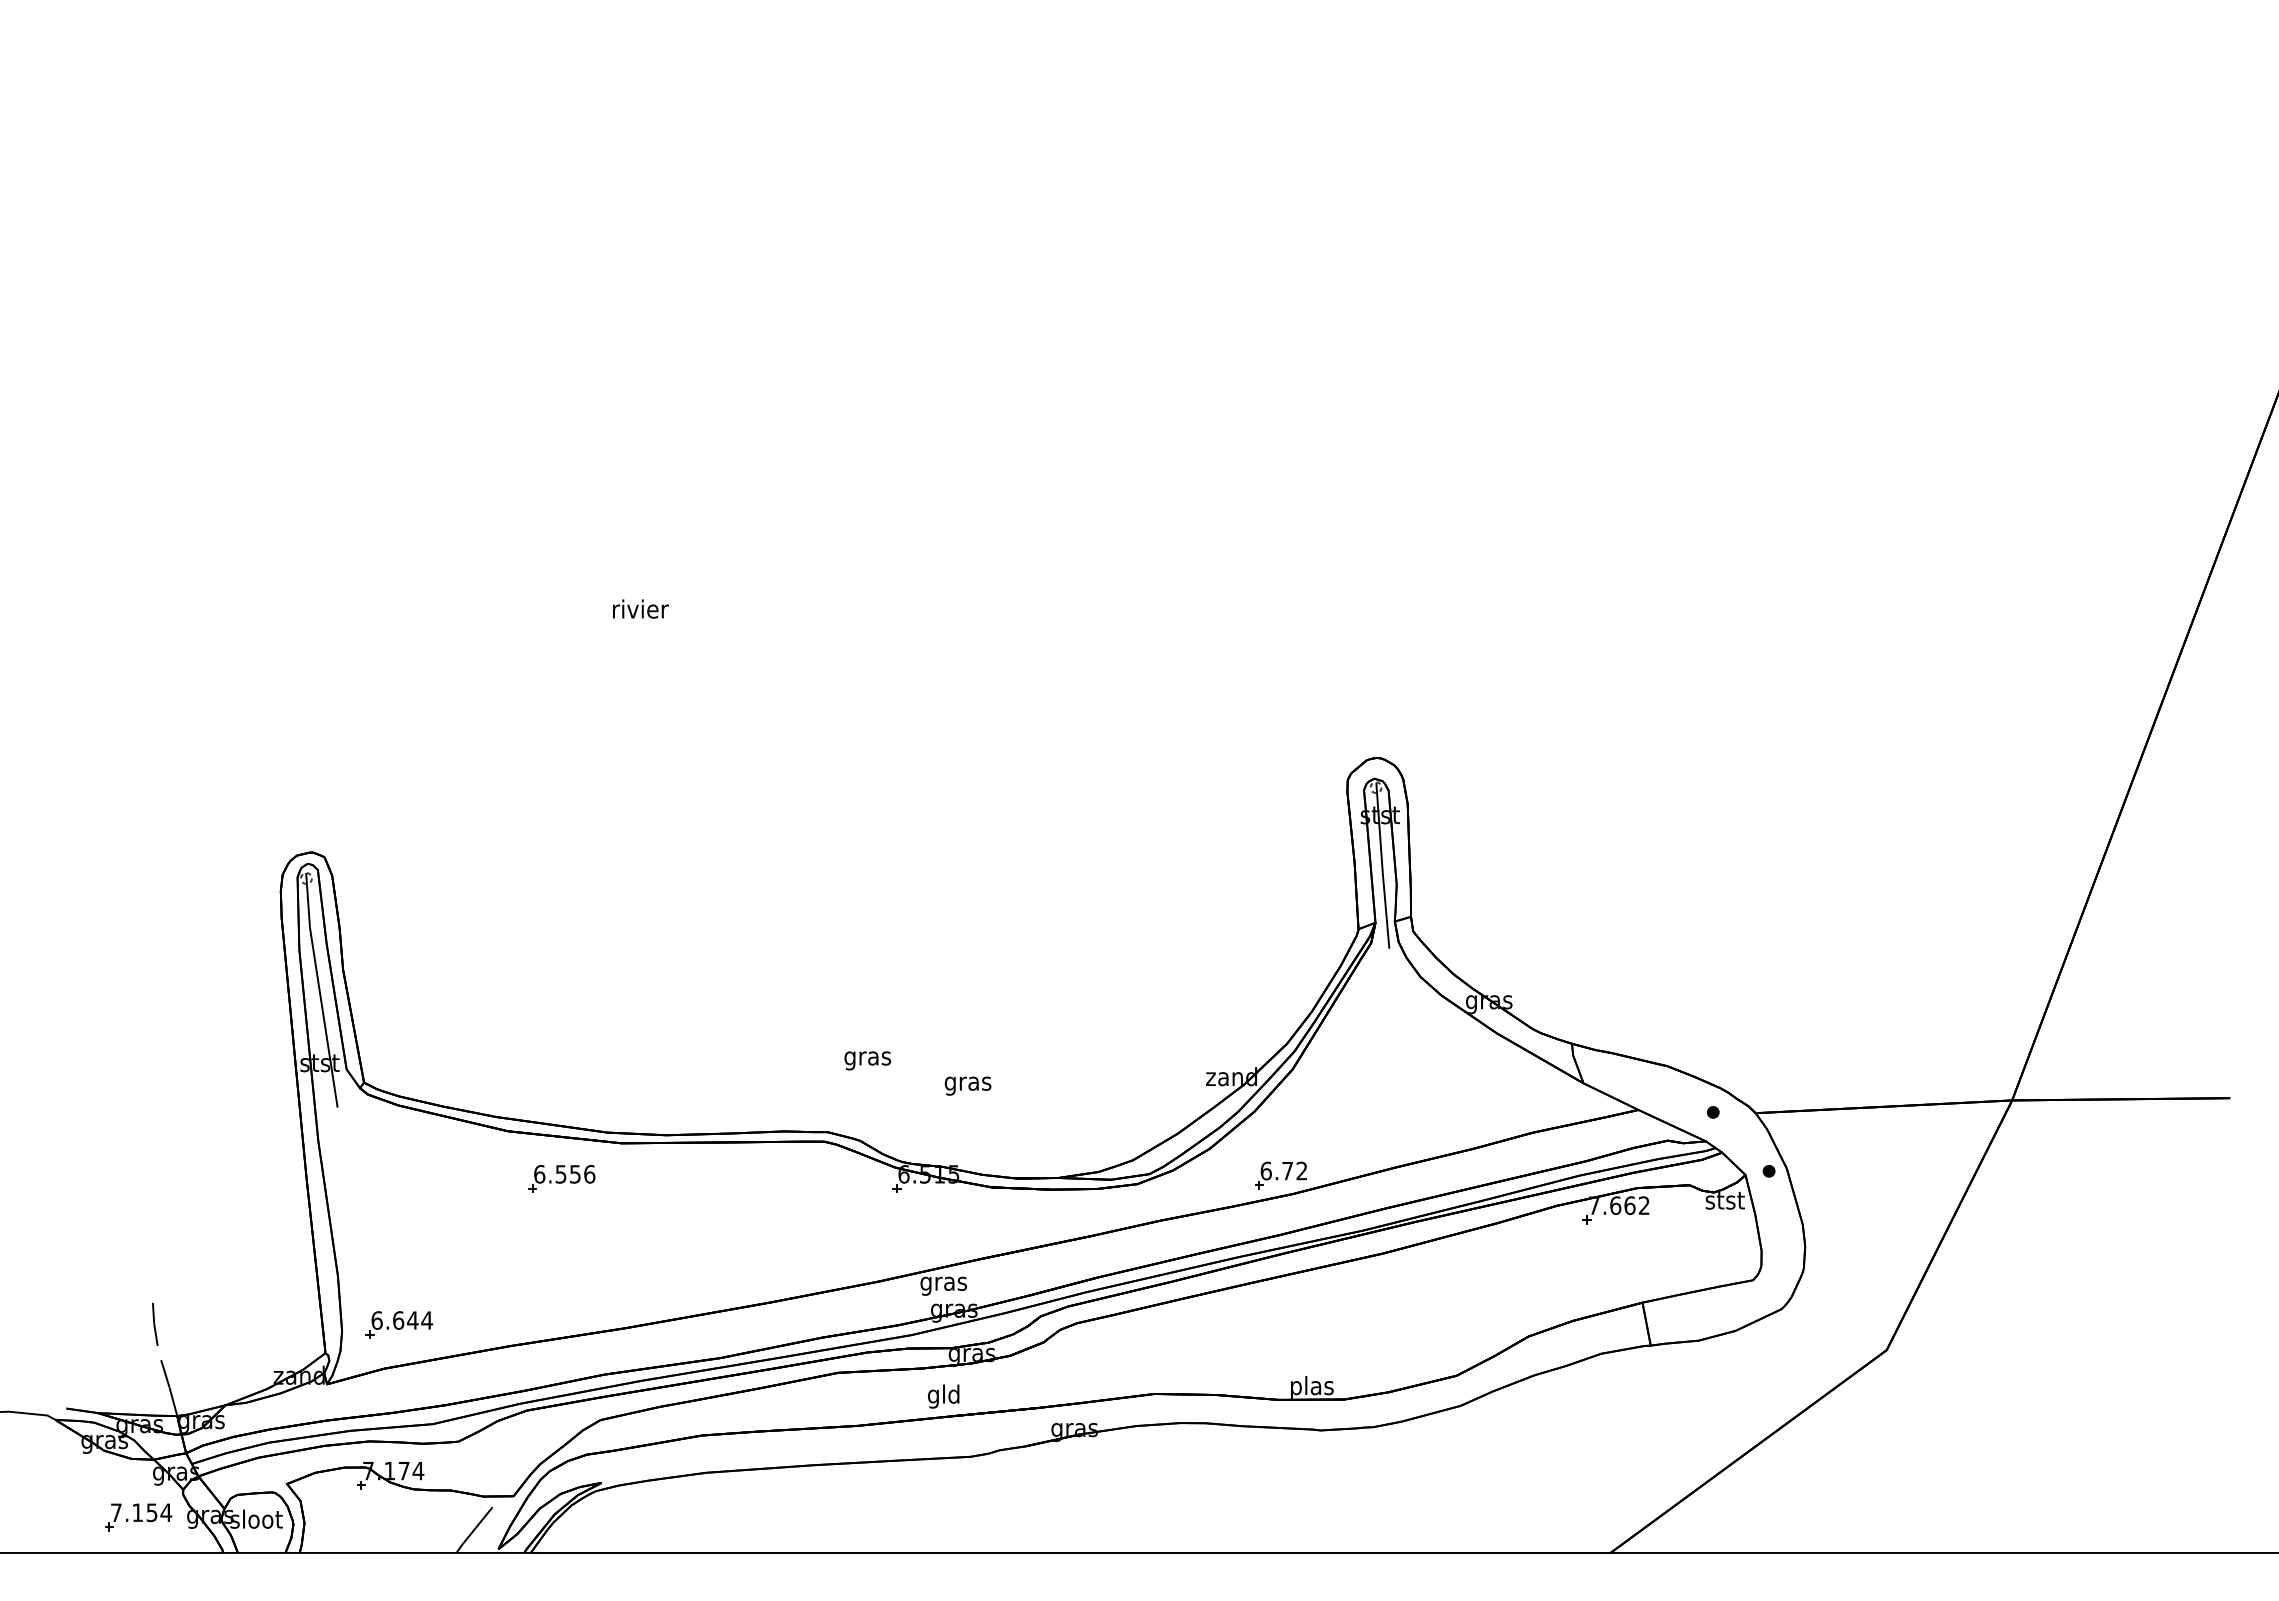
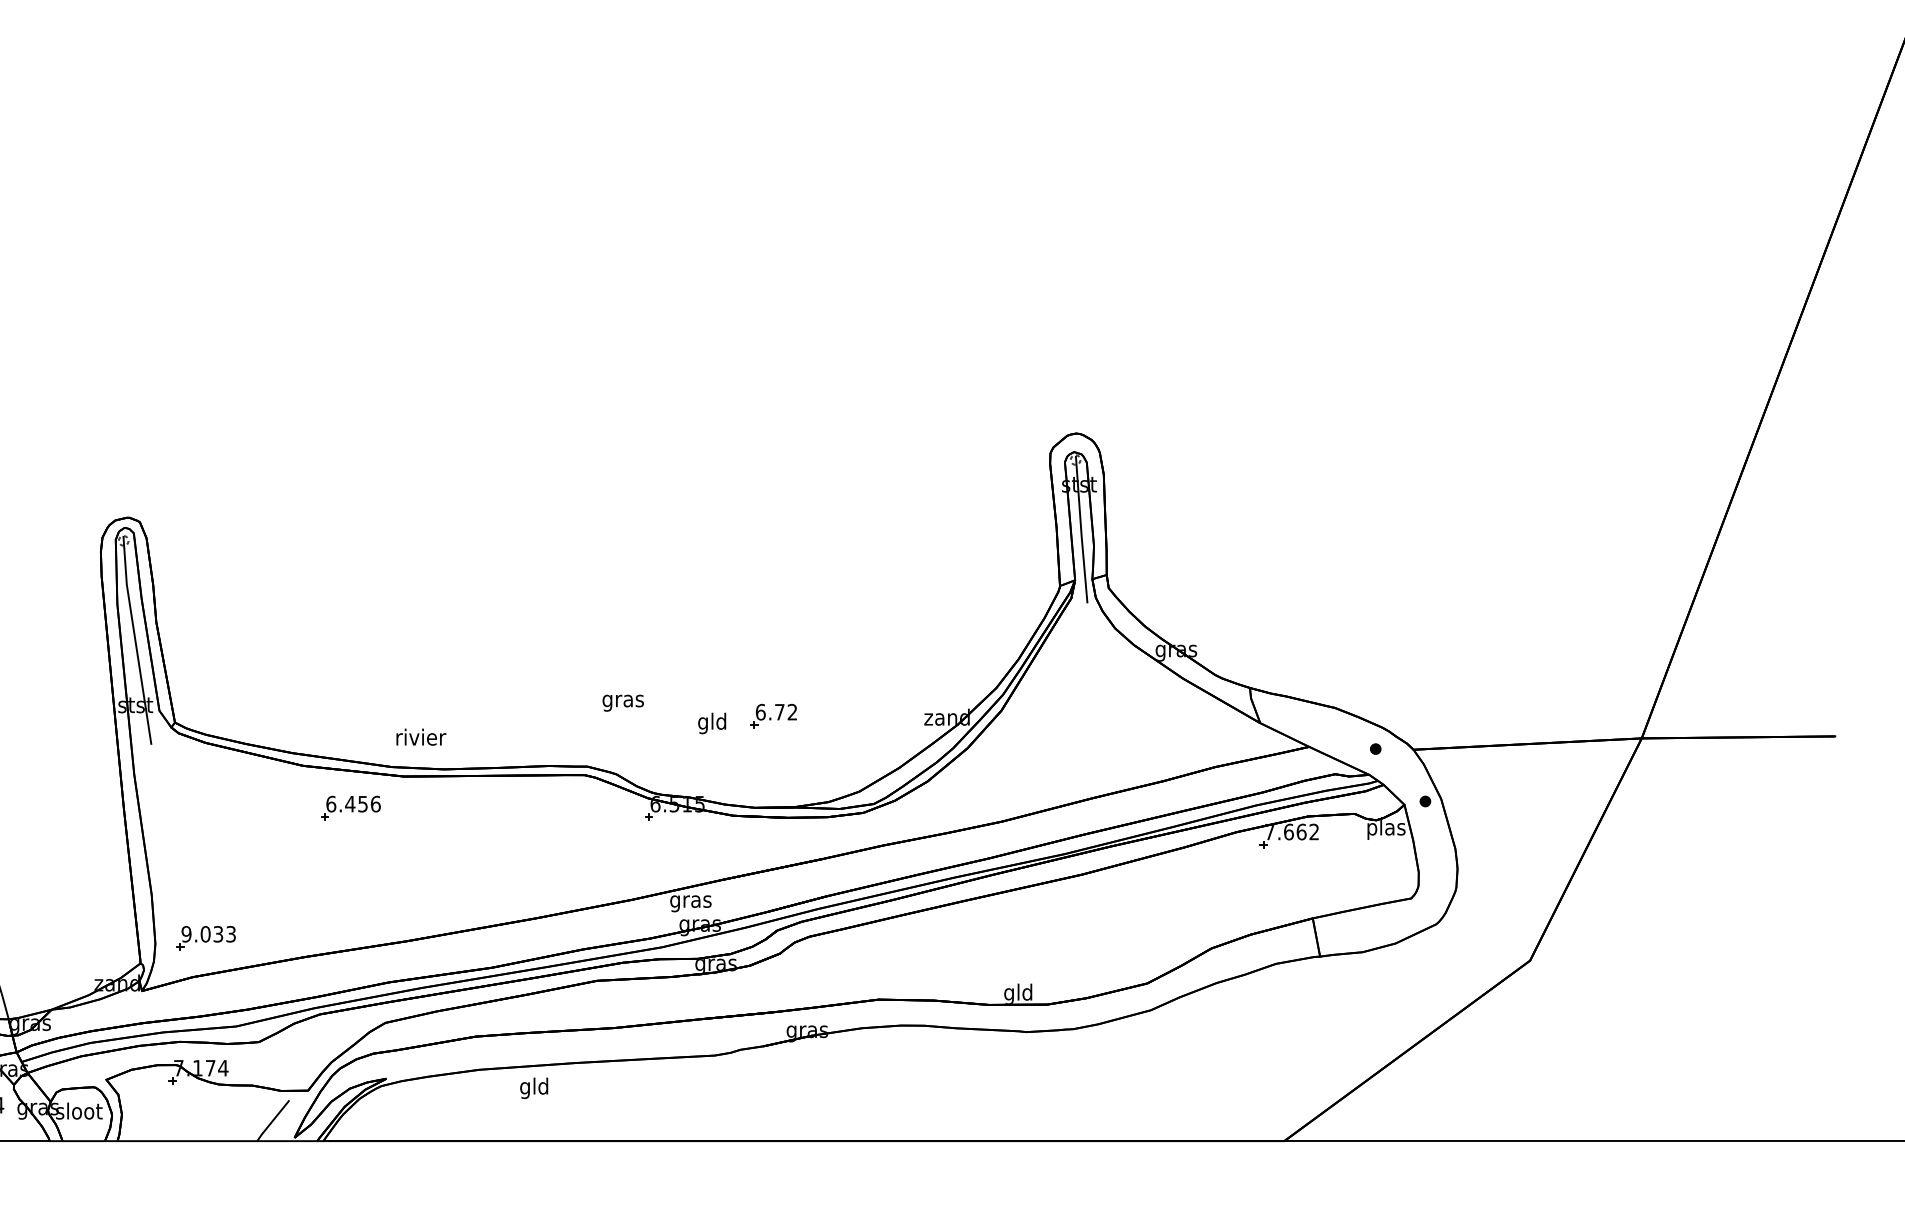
text: (640, 608) -> (420, 736), moved
text: (967, 1083) -> (712, 723), gras -> gld
text: (560, 1174) -> (349, 804), 6.556 -> 6.456
part: (1280, 1175) -> (773, 716), moved
text: (1725, 1202) -> (1386, 829), stst -> plas
text: (402, 1320) -> (209, 934), 6.644 -> 9.033
text: (1312, 1387) -> (1019, 993), plas -> gld
text: (943, 1396) -> (534, 1088), moved

